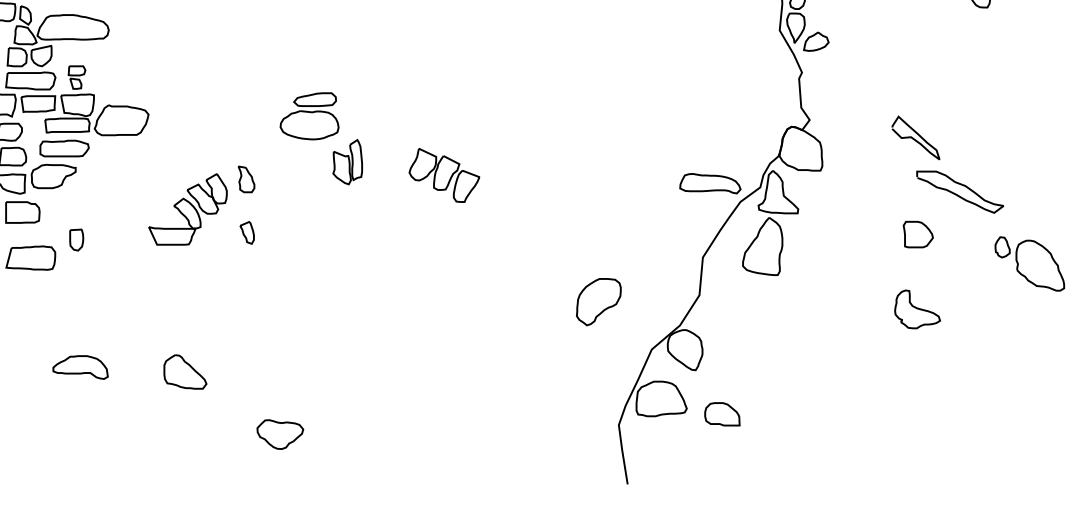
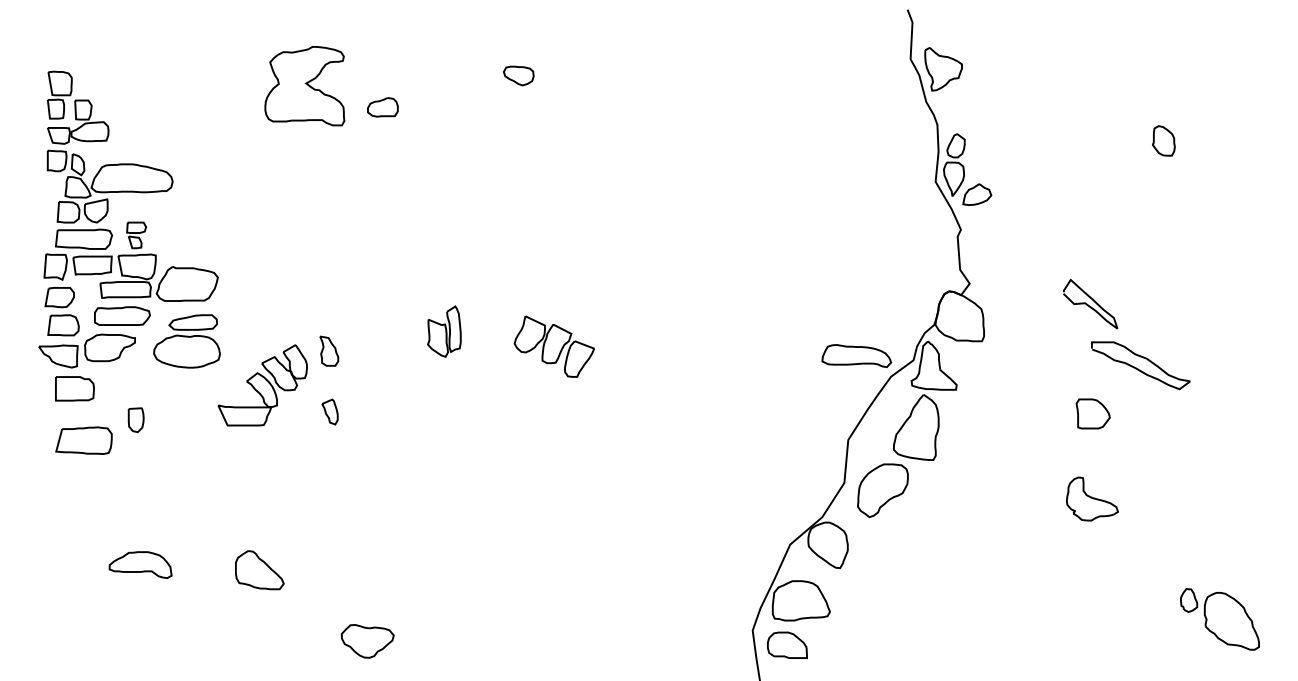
part: (309, 116) -> (186, 341), moved
part: (1029, 264) -> (1219, 619), moved
part: (598, 301) -> (882, 490), moved
part: (722, 413) -> (787, 644), moved

